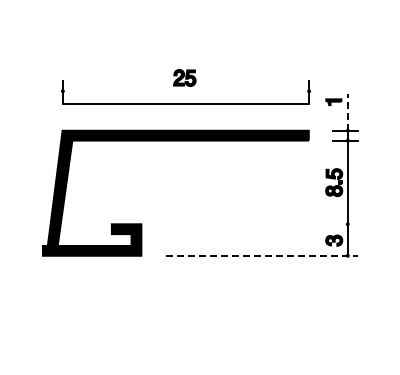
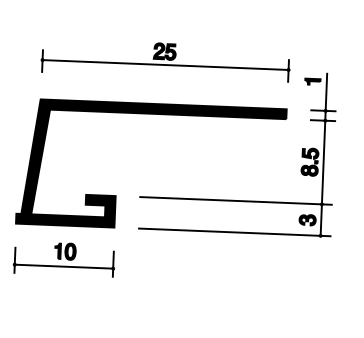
line: (186, 104) -> (166, 65), moved
line: (347, 112) -> (326, 92), dashed -> solid
line: (261, 224) -> (235, 201), added
line: (261, 255) -> (234, 232), dashed -> solid
part: (92, 288) -> (64, 258), added

